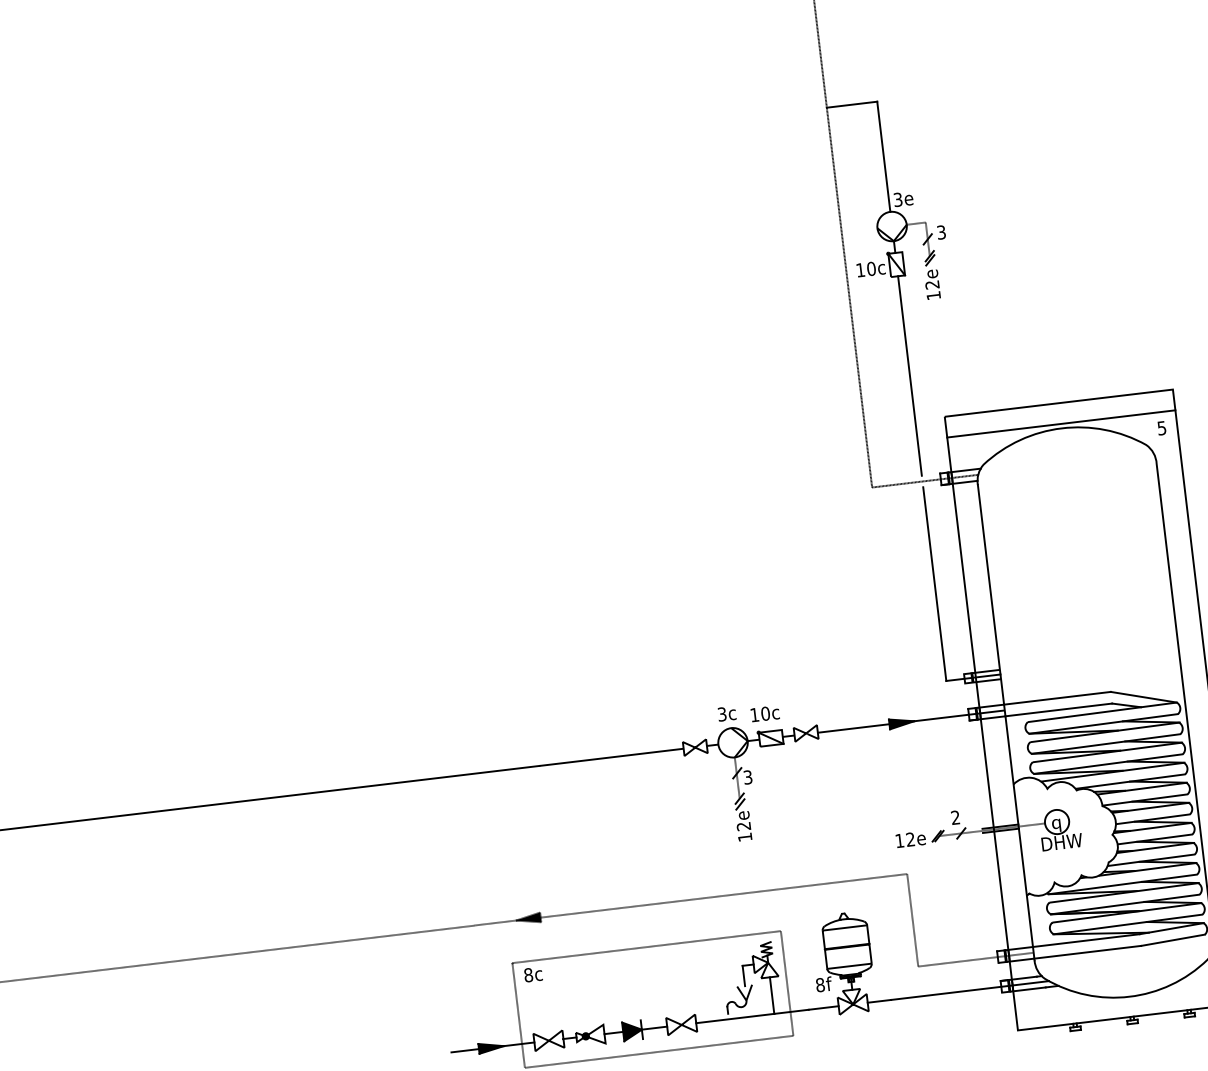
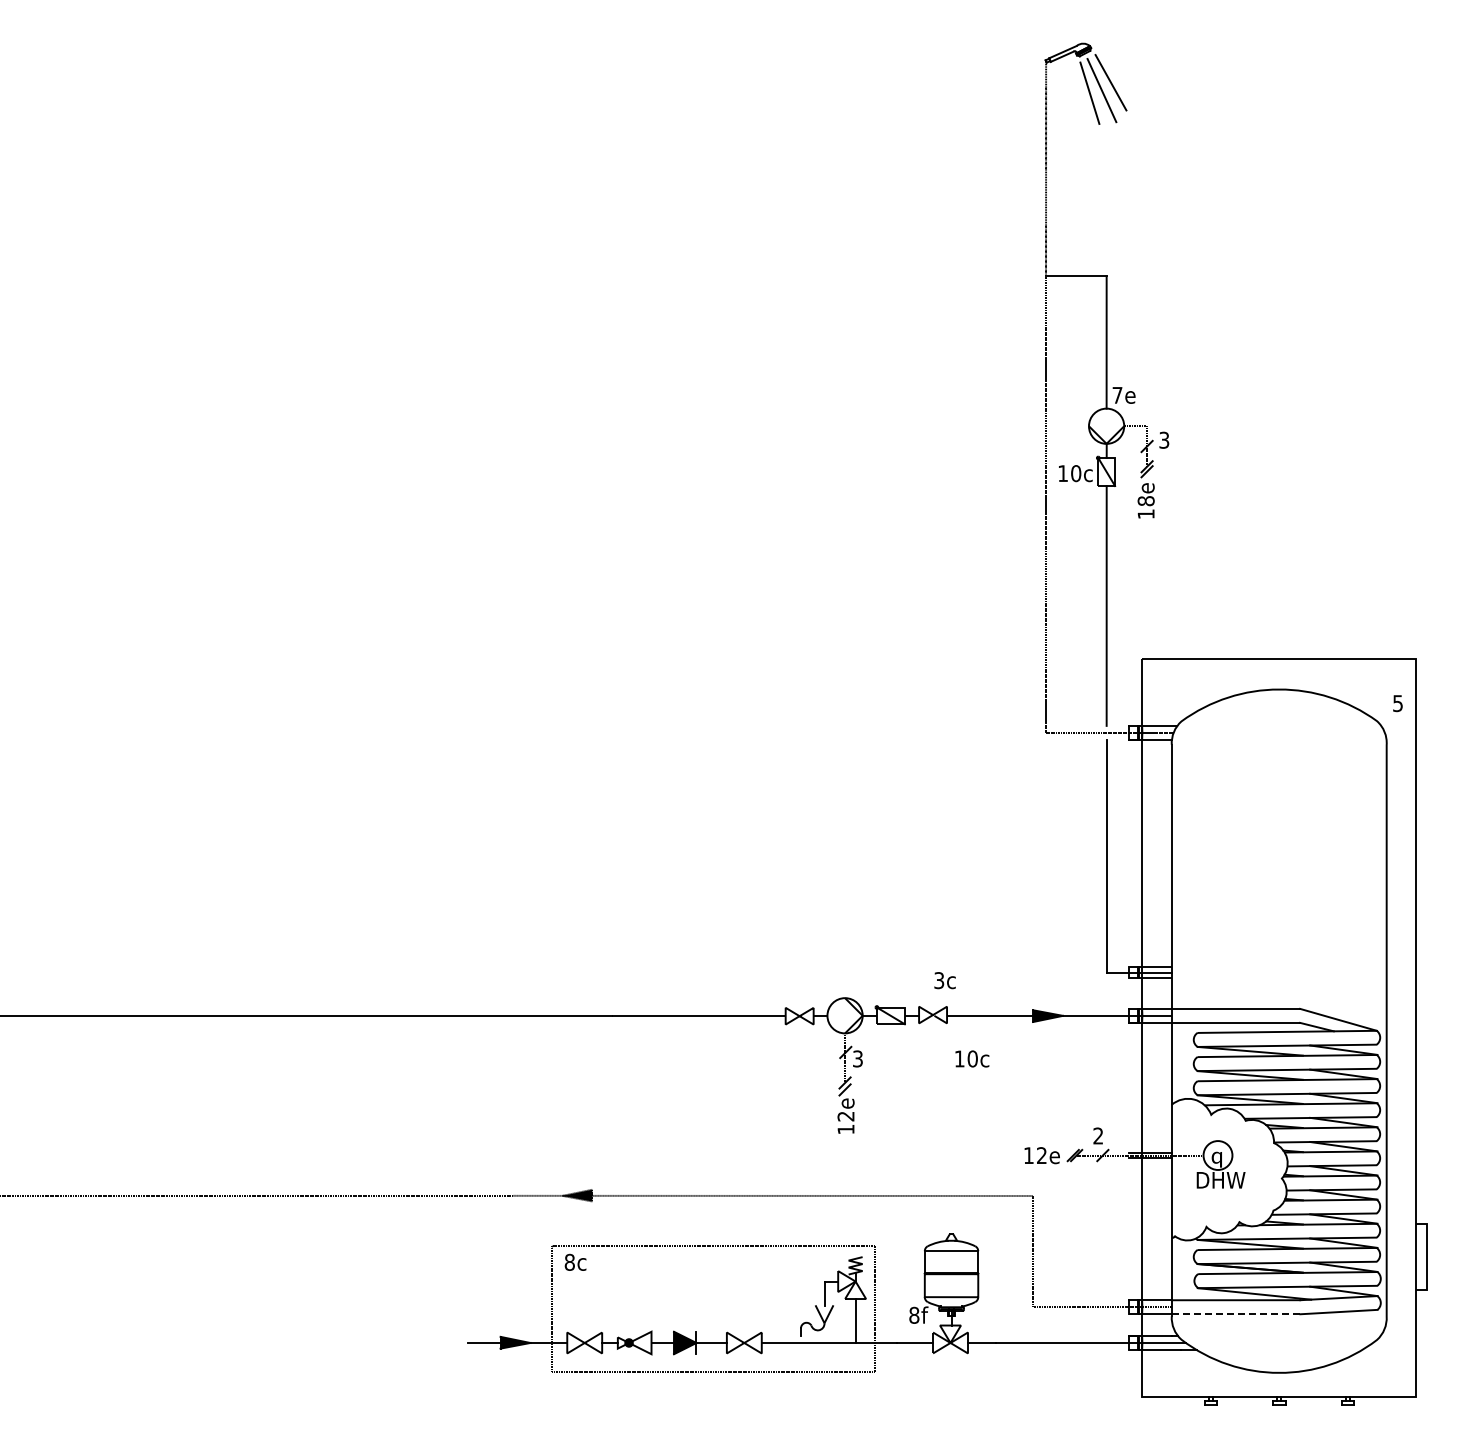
text: (898, 199) -> (1117, 394), 3e -> 7e
text: (931, 285) -> (1145, 501), 12e -> 18e
line: (1061, 424) -> (1279, 684), removed
text: (726, 713) -> (944, 980), moved
text: (765, 713) -> (972, 1058), moved
line: (1087, 952) -> (1235, 1314), solid -> dashed

